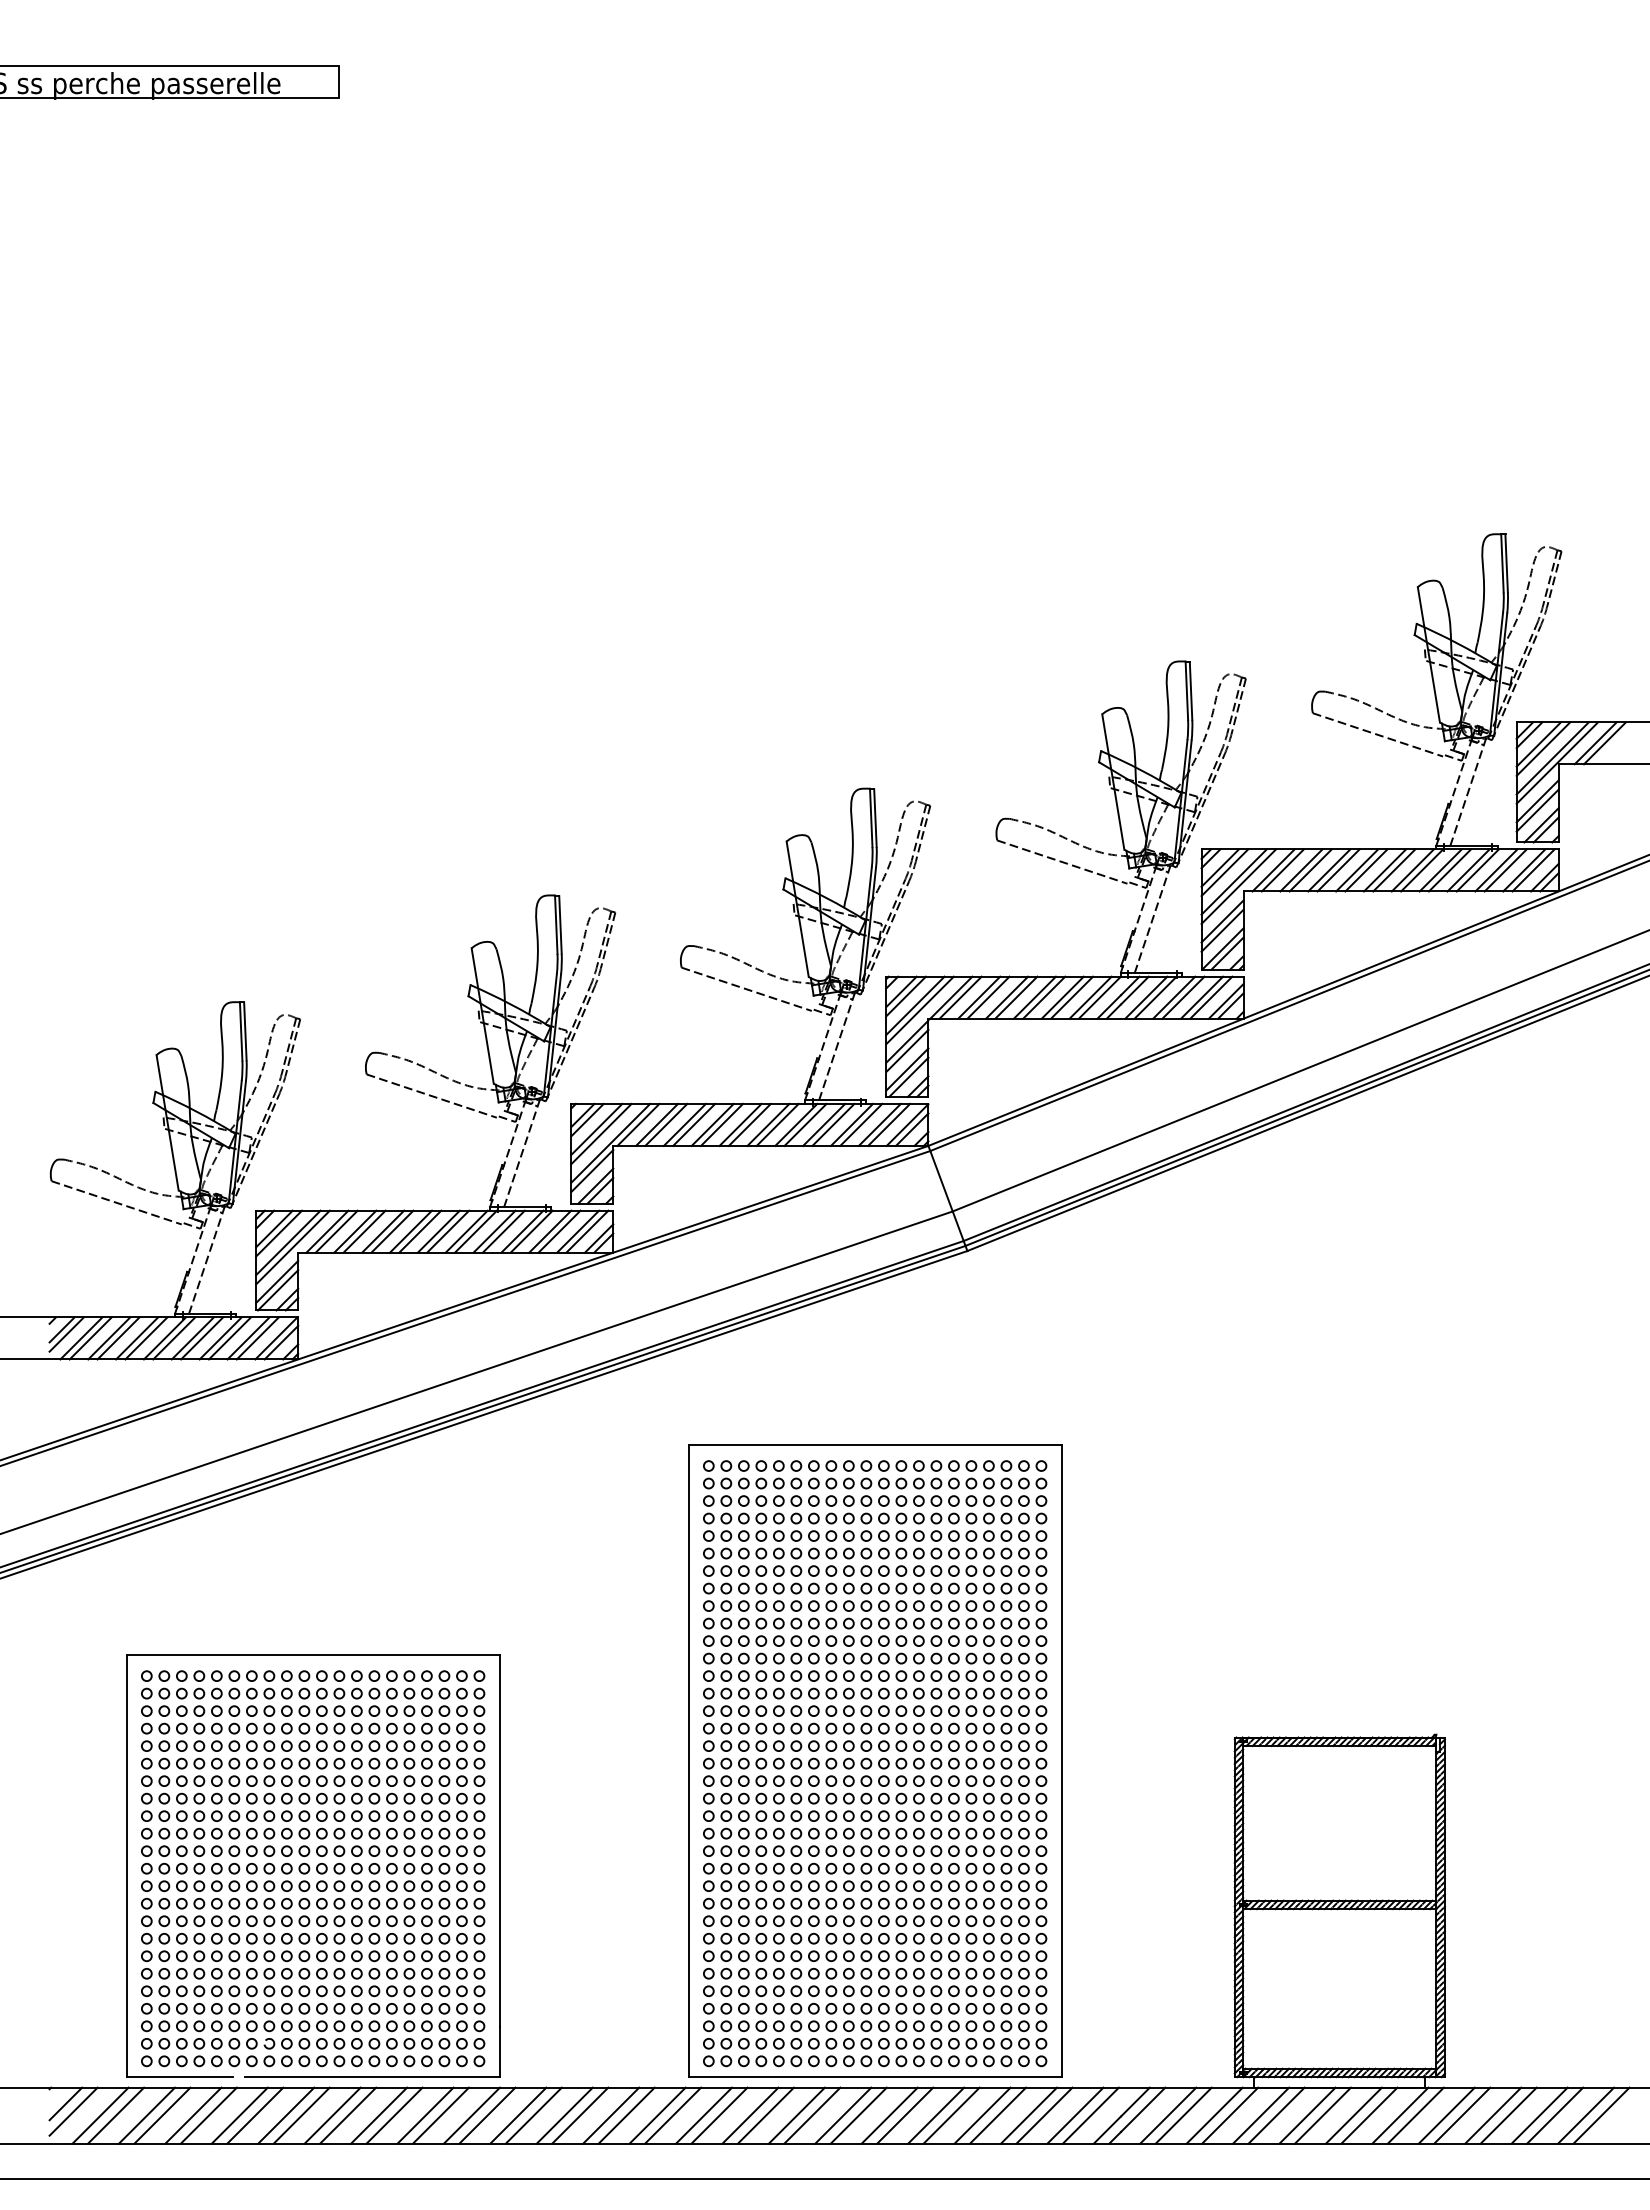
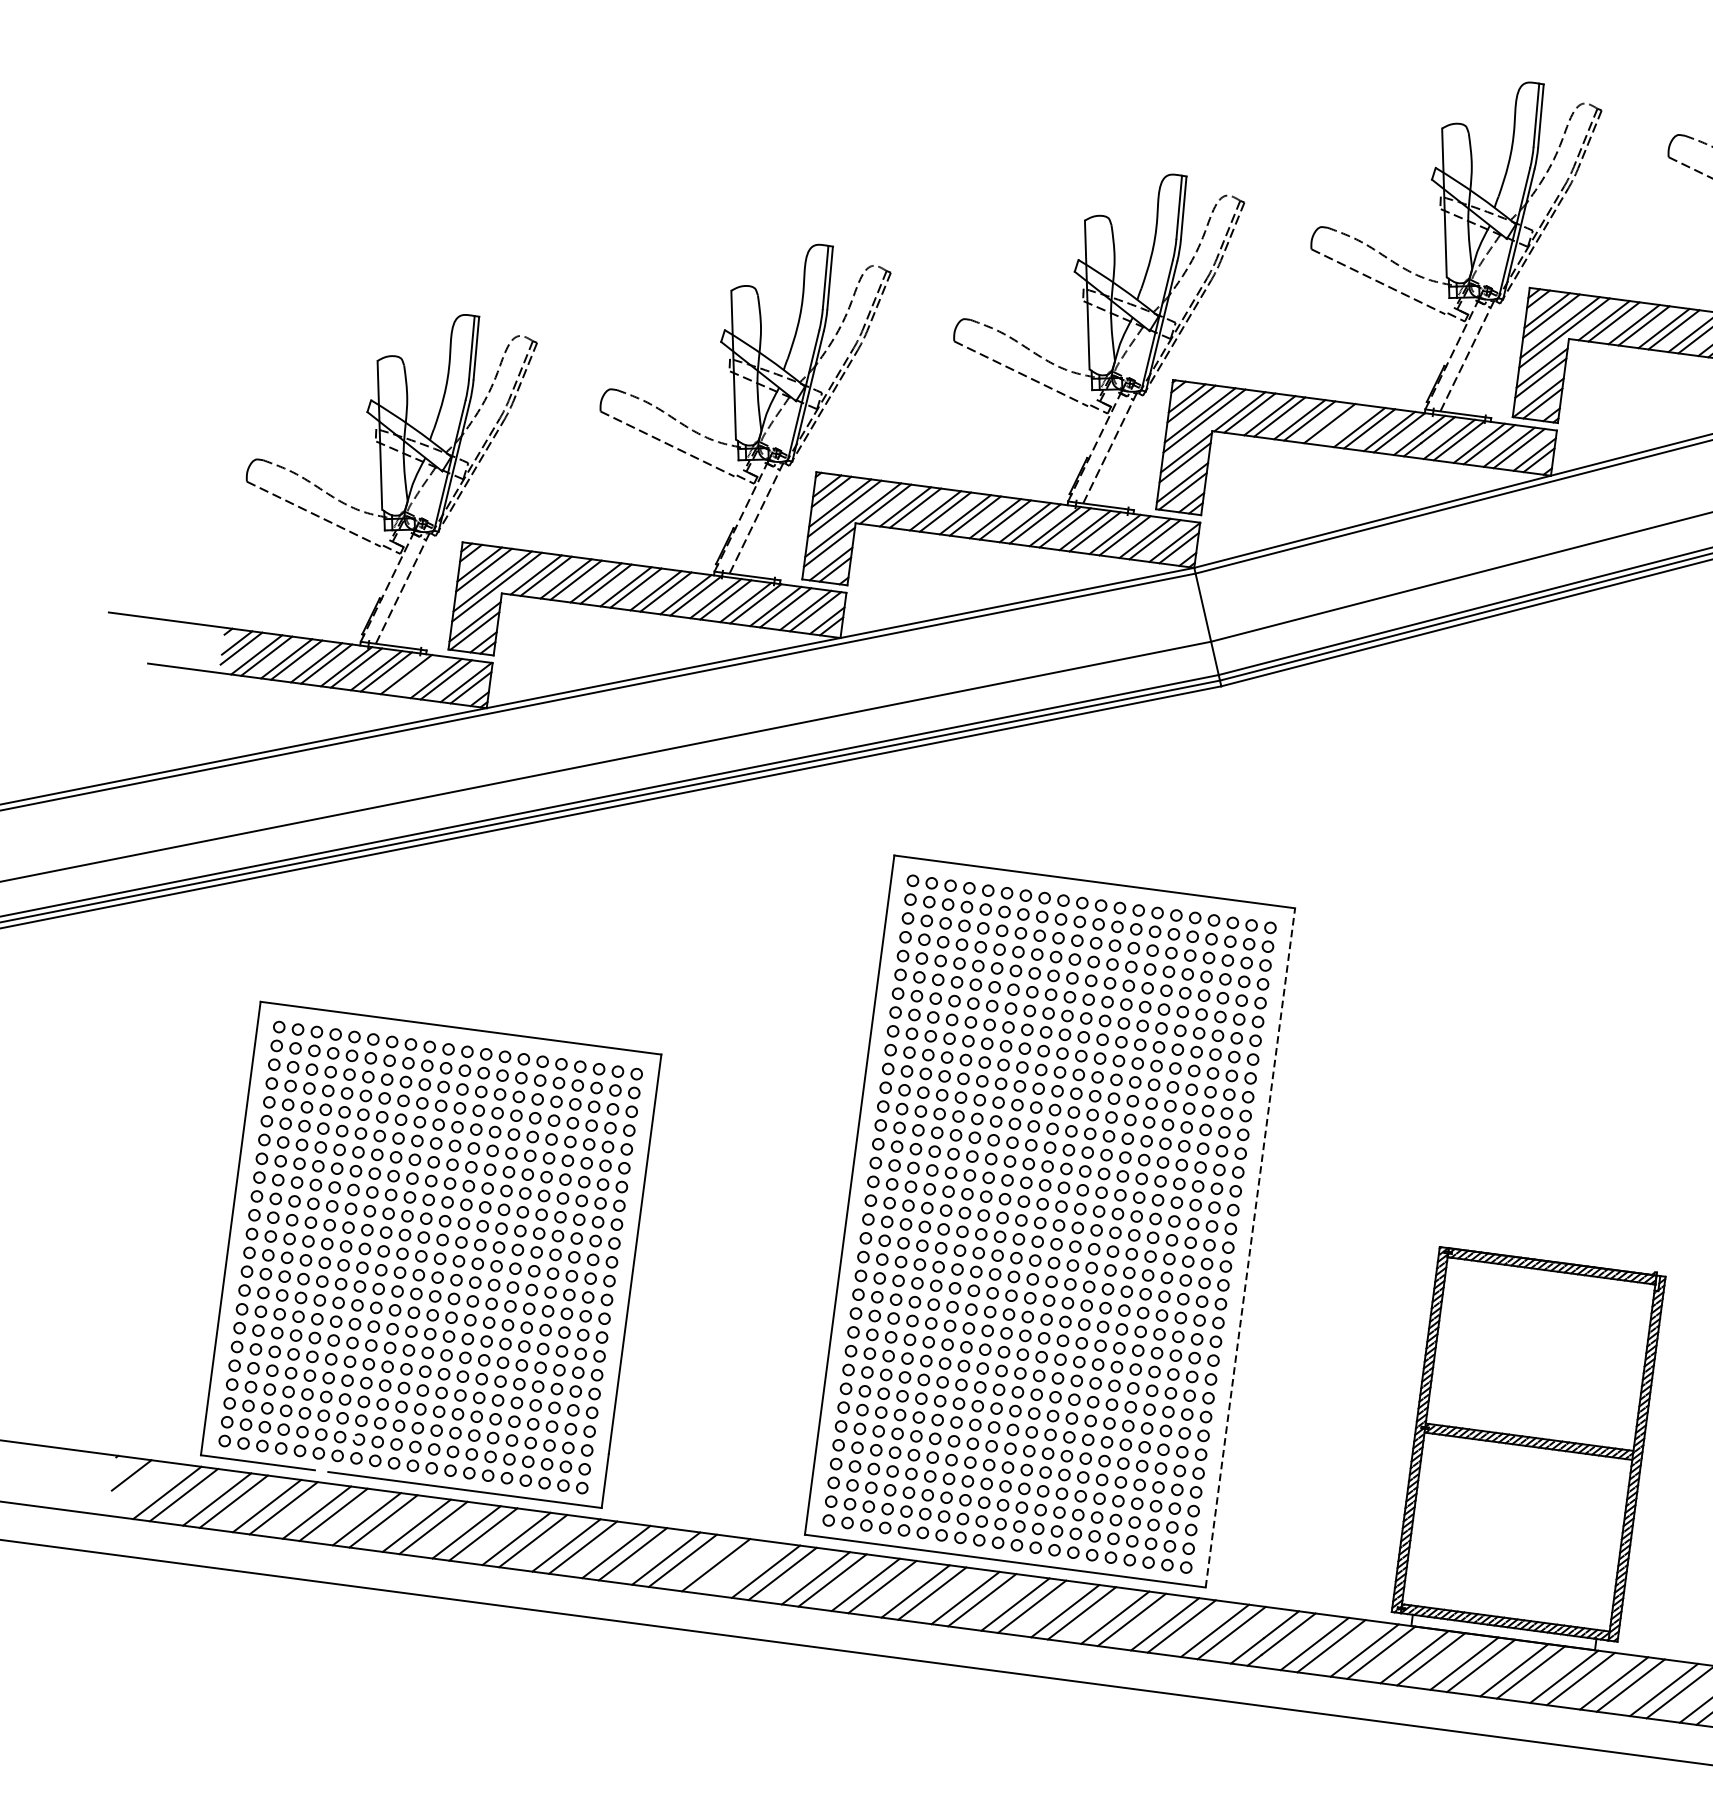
line: (1044, 997) -> (1340, 424), removed
line: (229, 1338) -> (415, 675), removed
line: (1061, 1761) -> (1250, 1248), solid -> dashed
line: (73, 2111) -> (138, 1484), removed
line: (626, 2115) -> (732, 1567), removed

